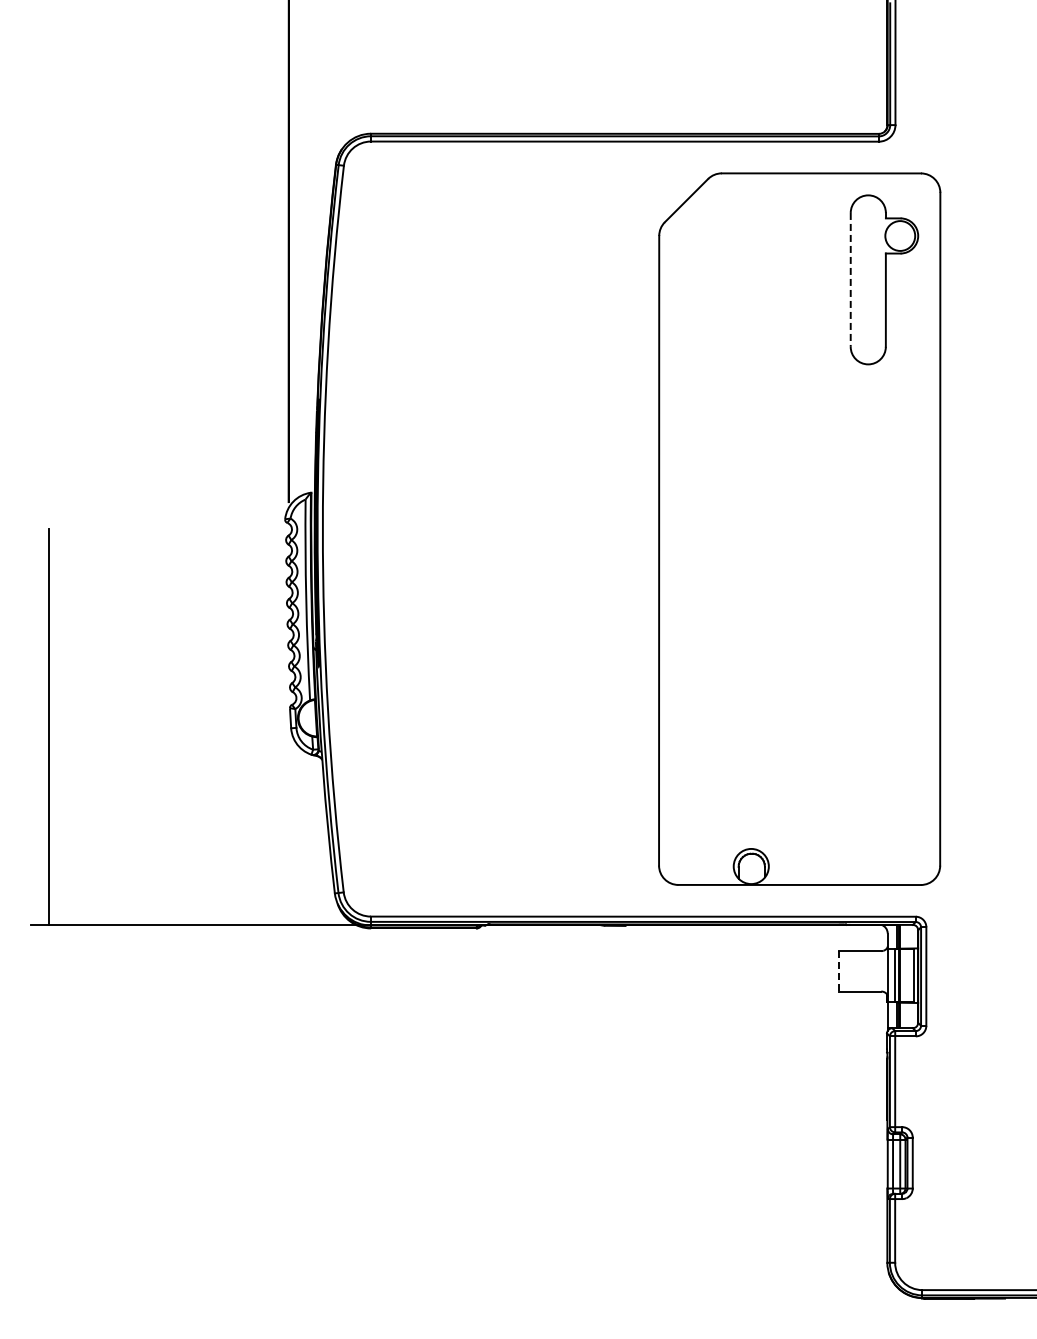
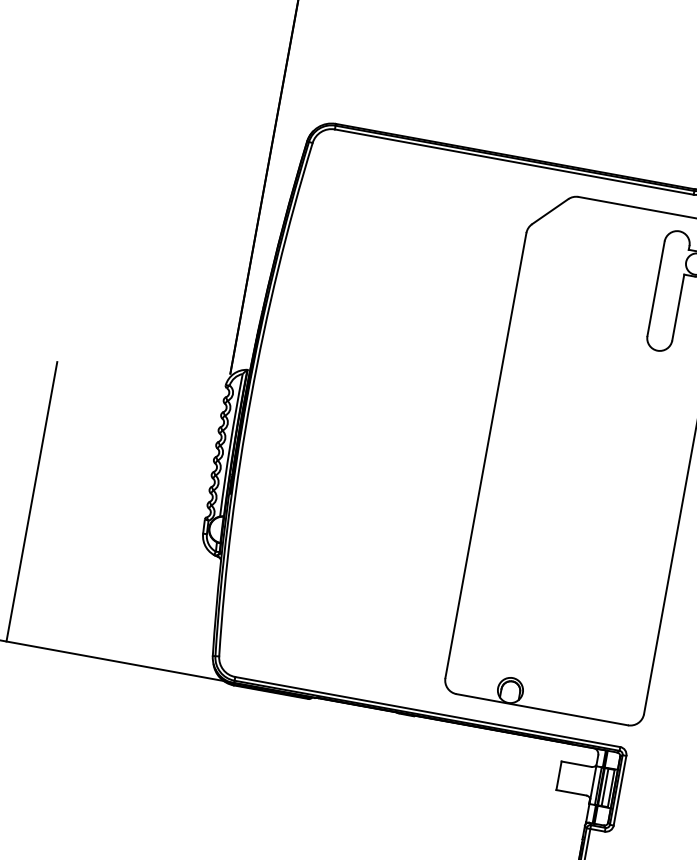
line: (850, 279) -> (655, 288), dashed -> solid
line: (839, 971) -> (559, 775), dashed -> solid
line: (904, 975) -> (604, 787), added

